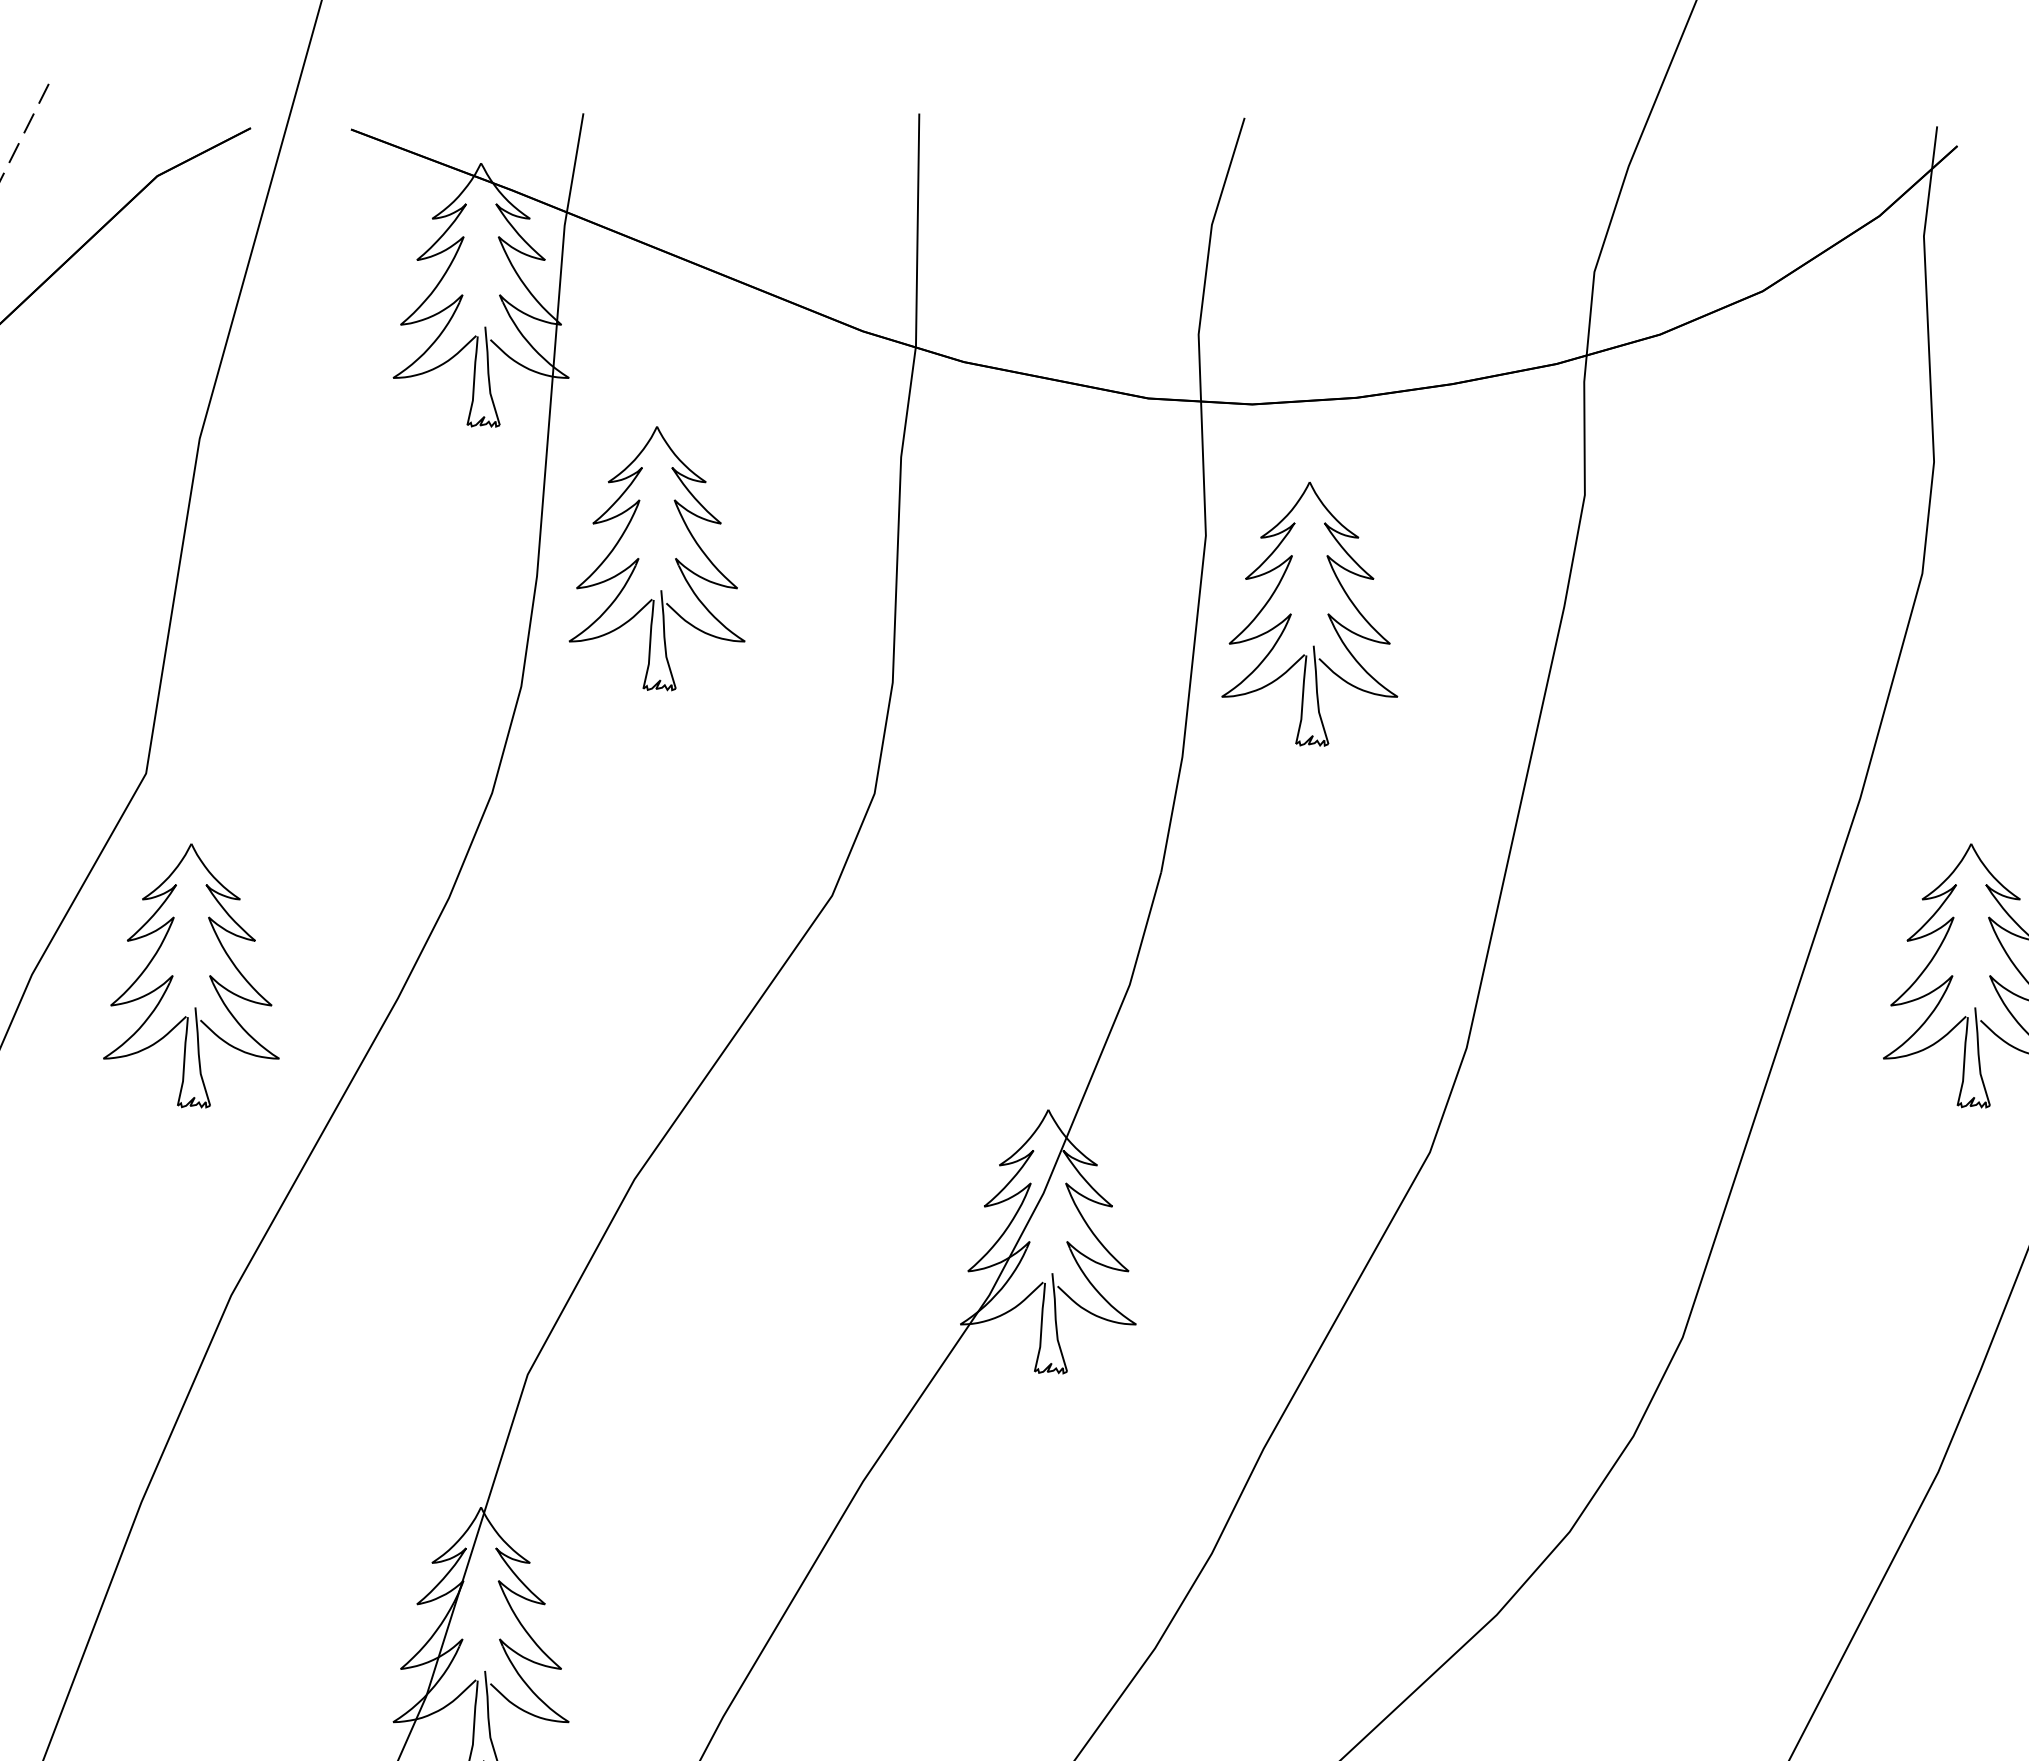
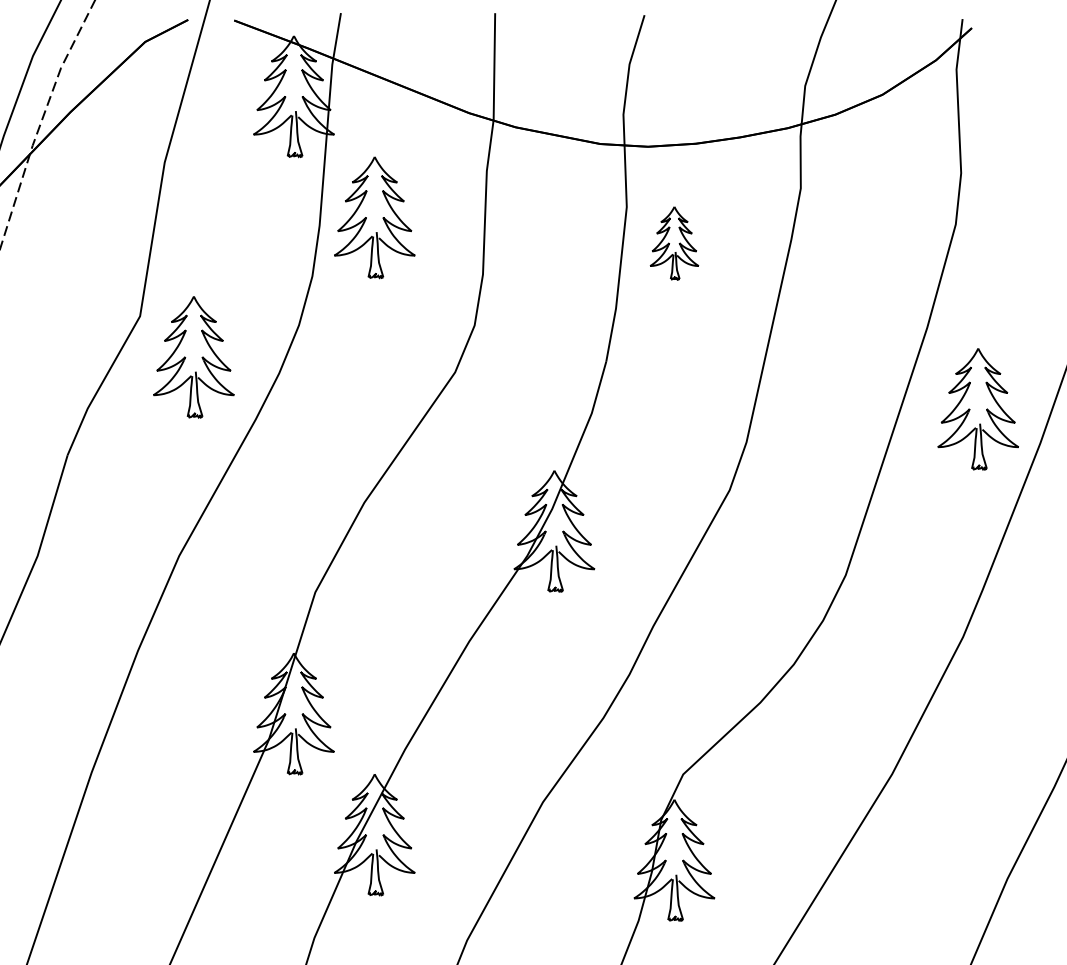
part: (1309, 615) -> (674, 243), size x0.6
part: (190, 976) -> (193, 357), moved

